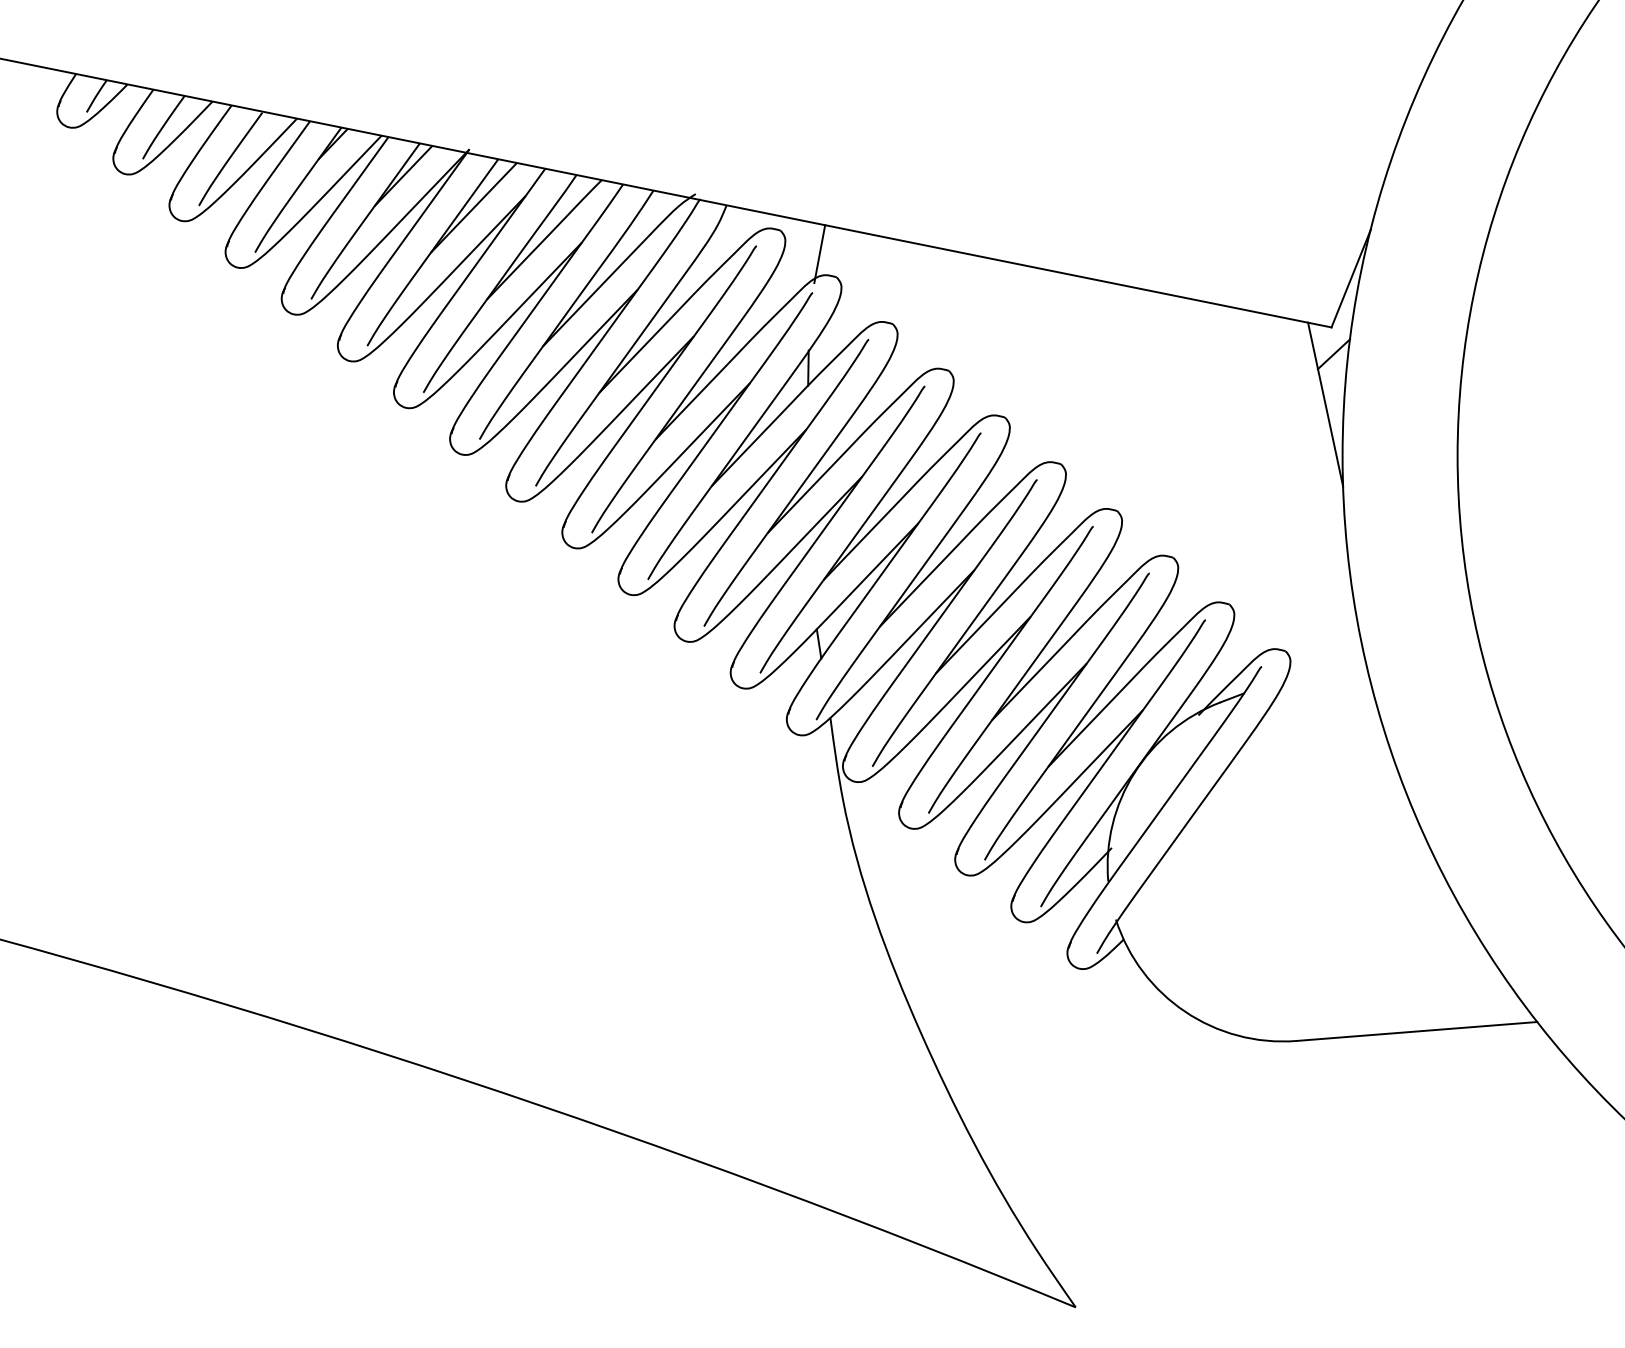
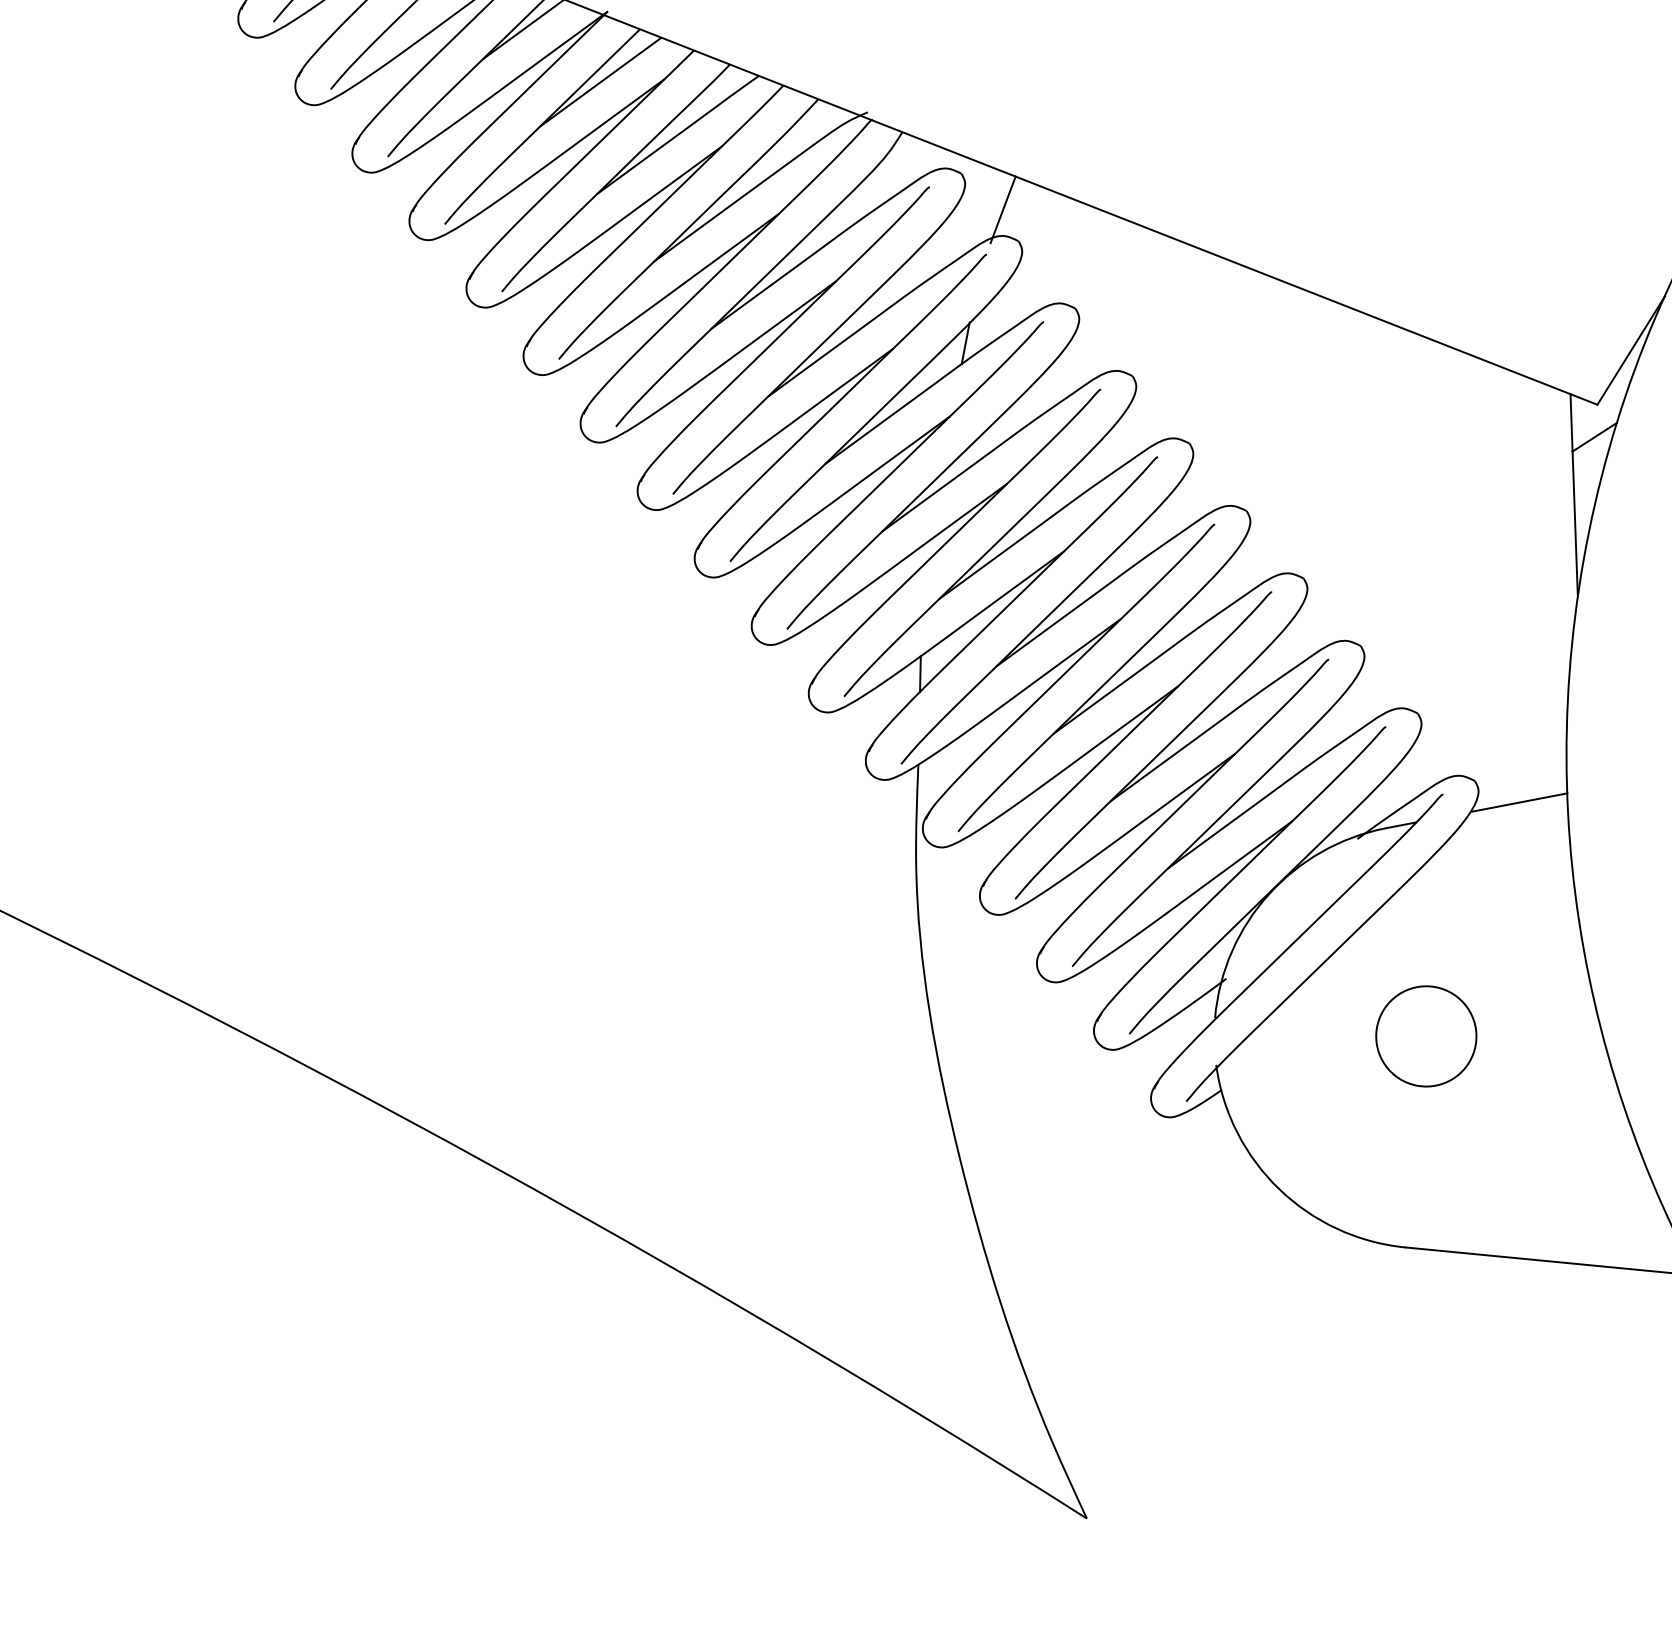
line: (1325, 662) -> (1519, 802), added
circle: (1282, 865) -> (1426, 1035), added

